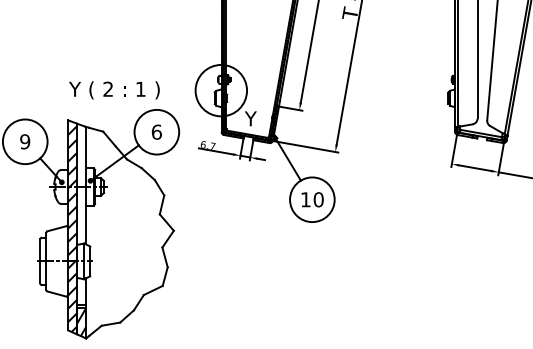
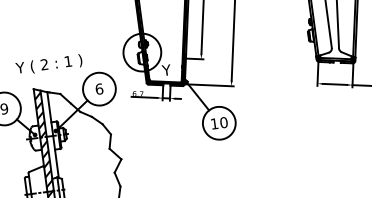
text: (114, 90) -> (49, 64), moved

